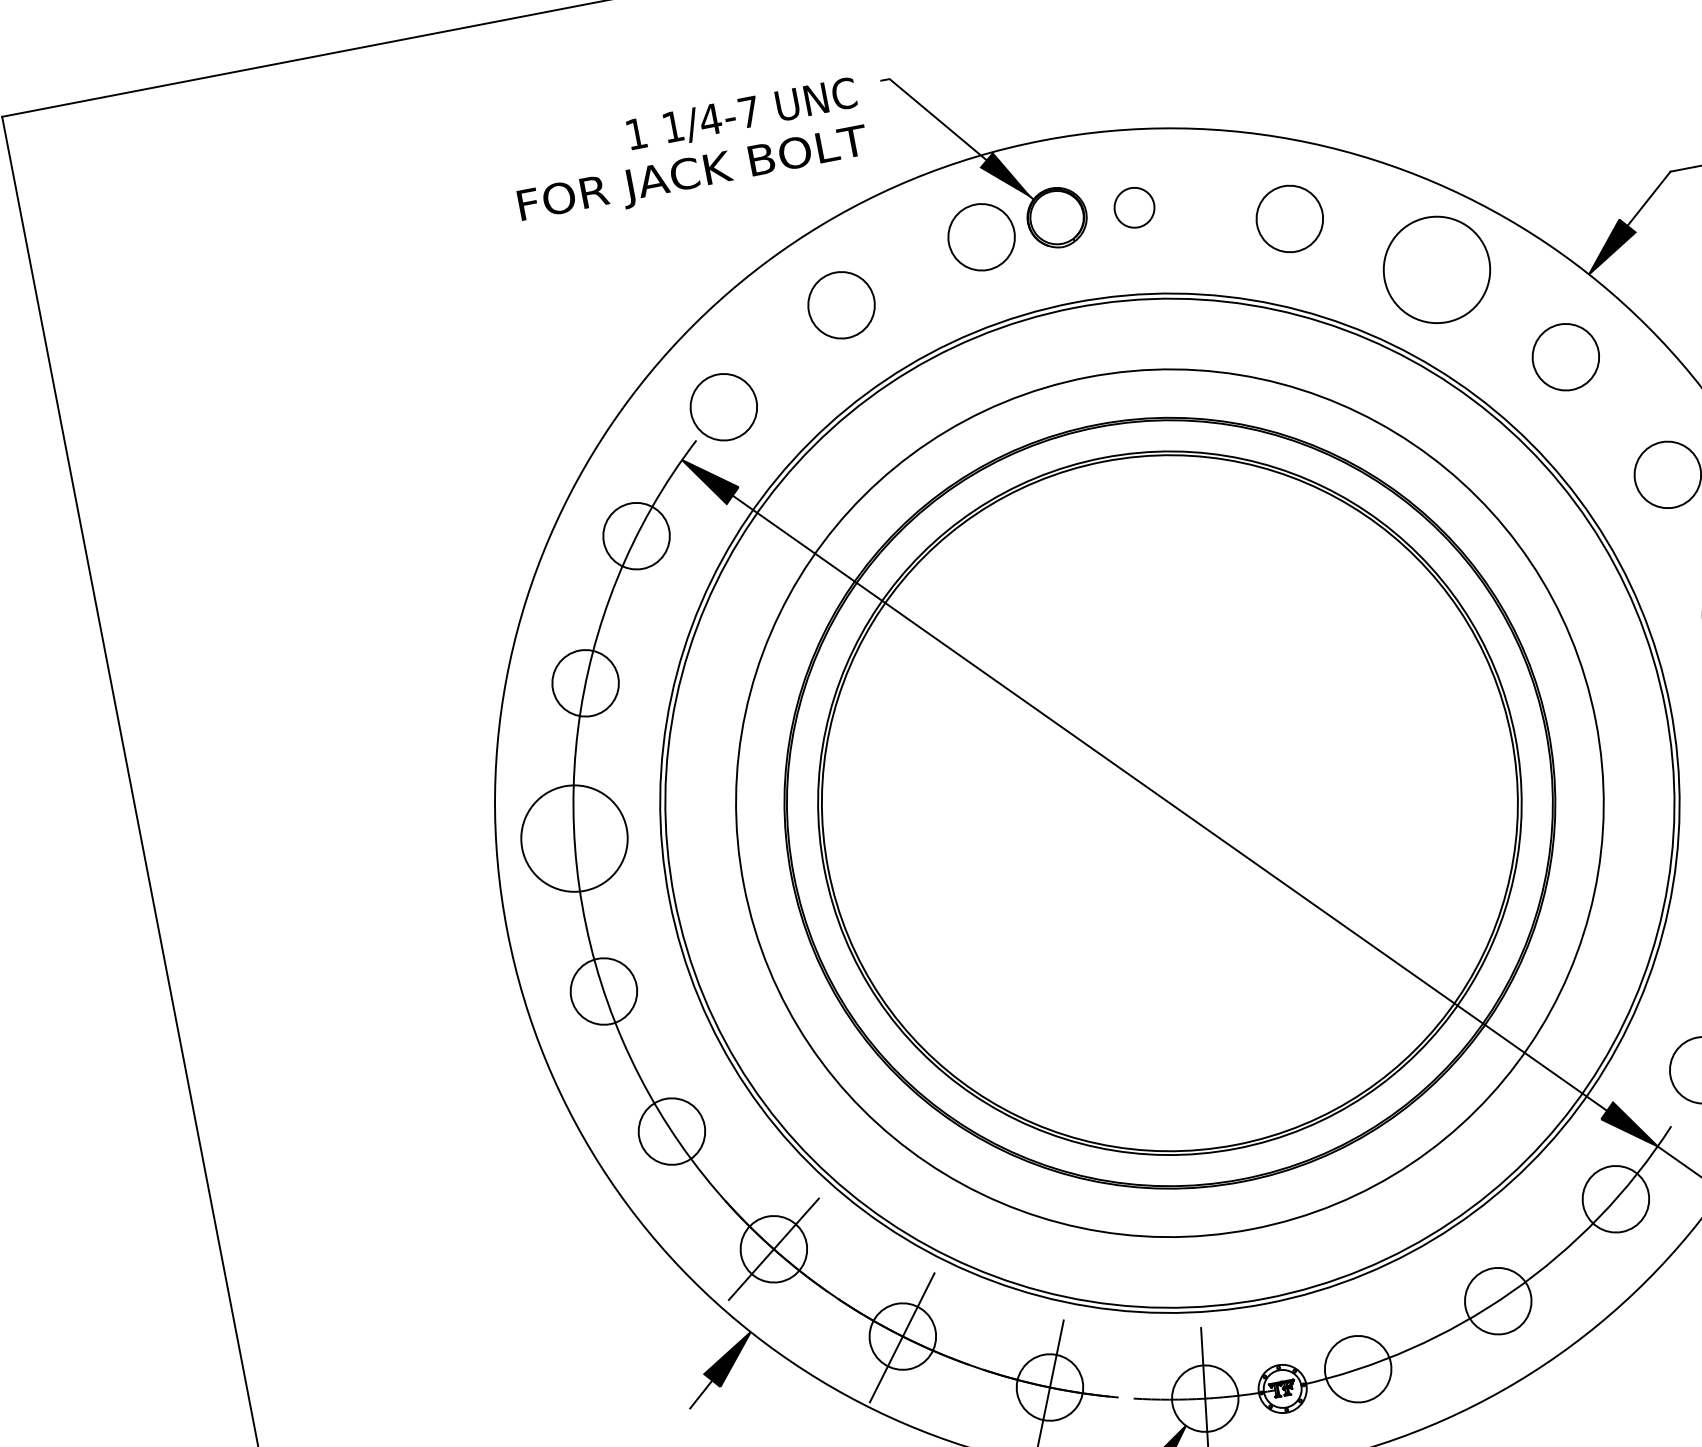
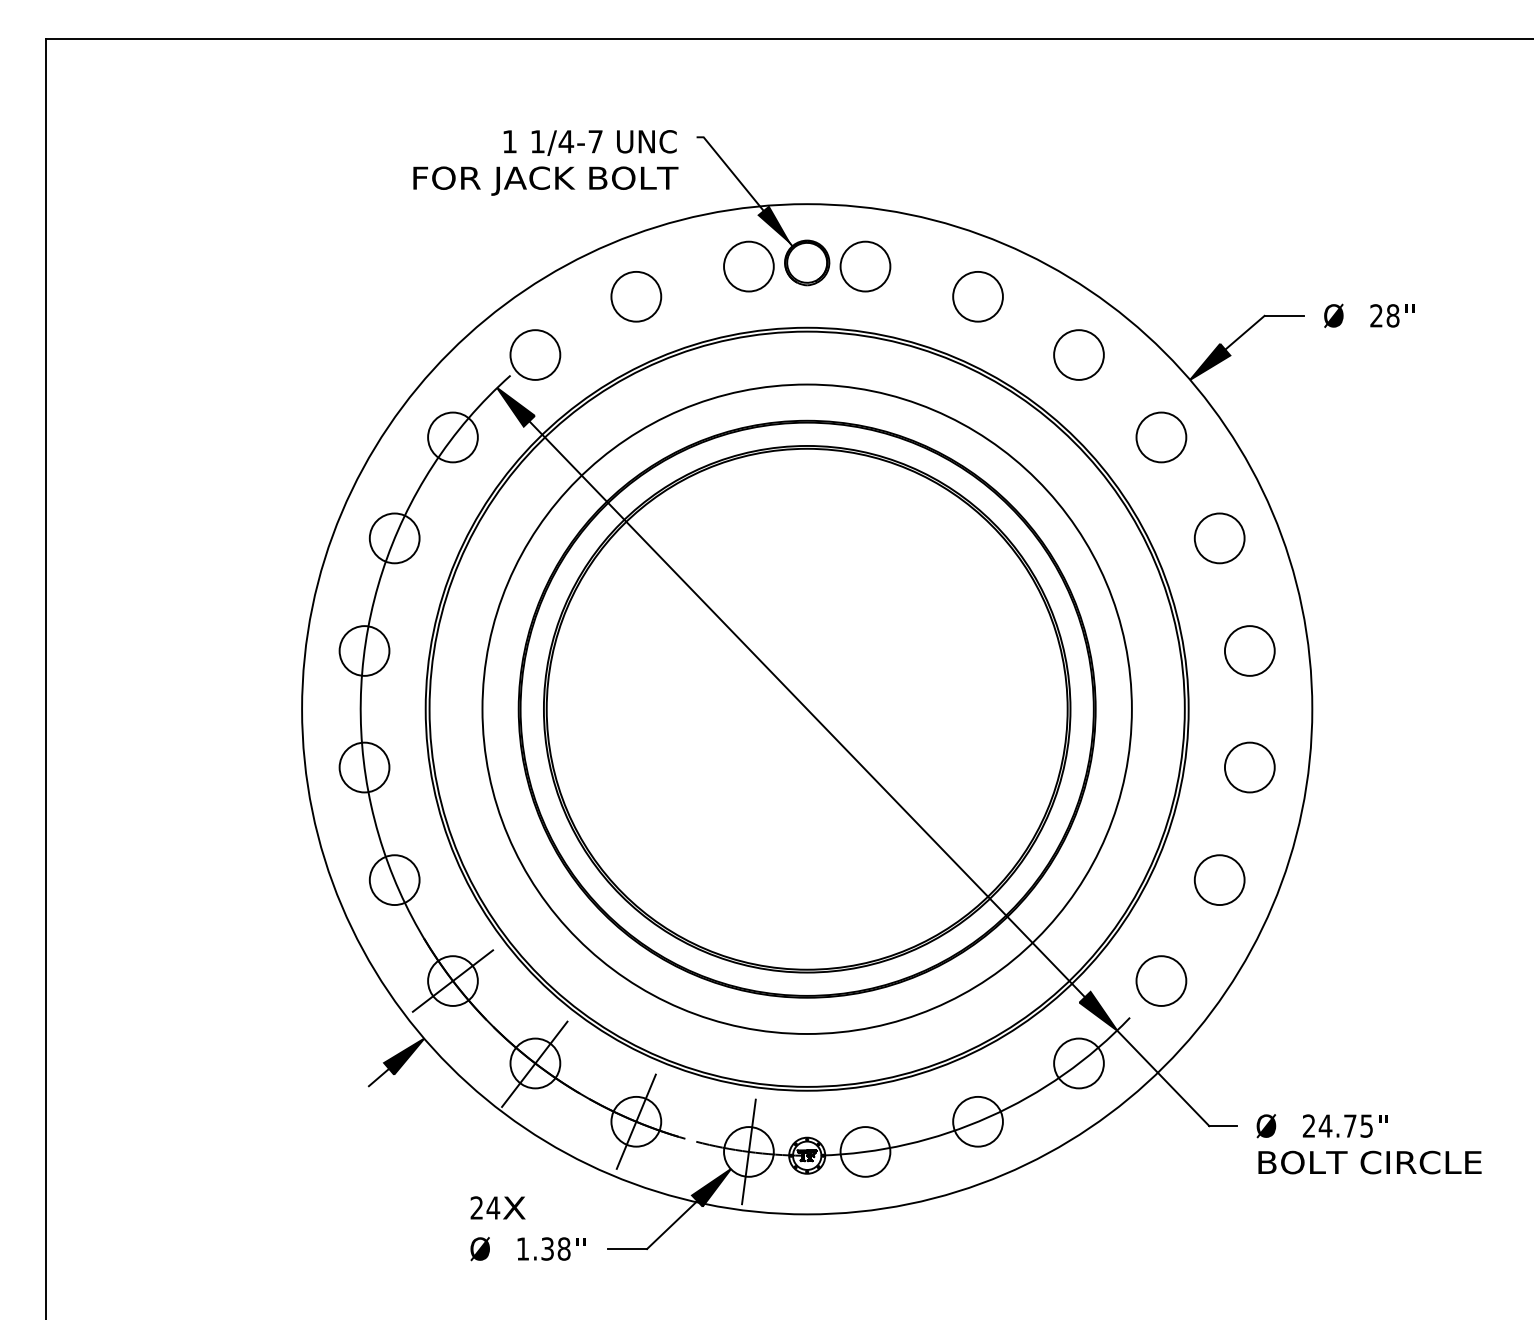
circle: (1134, 207) -> (865, 266), size x1.67
circle: (1436, 269) -> (1078, 354), size x0.62
circle: (574, 837) -> (364, 650), size x0.62

